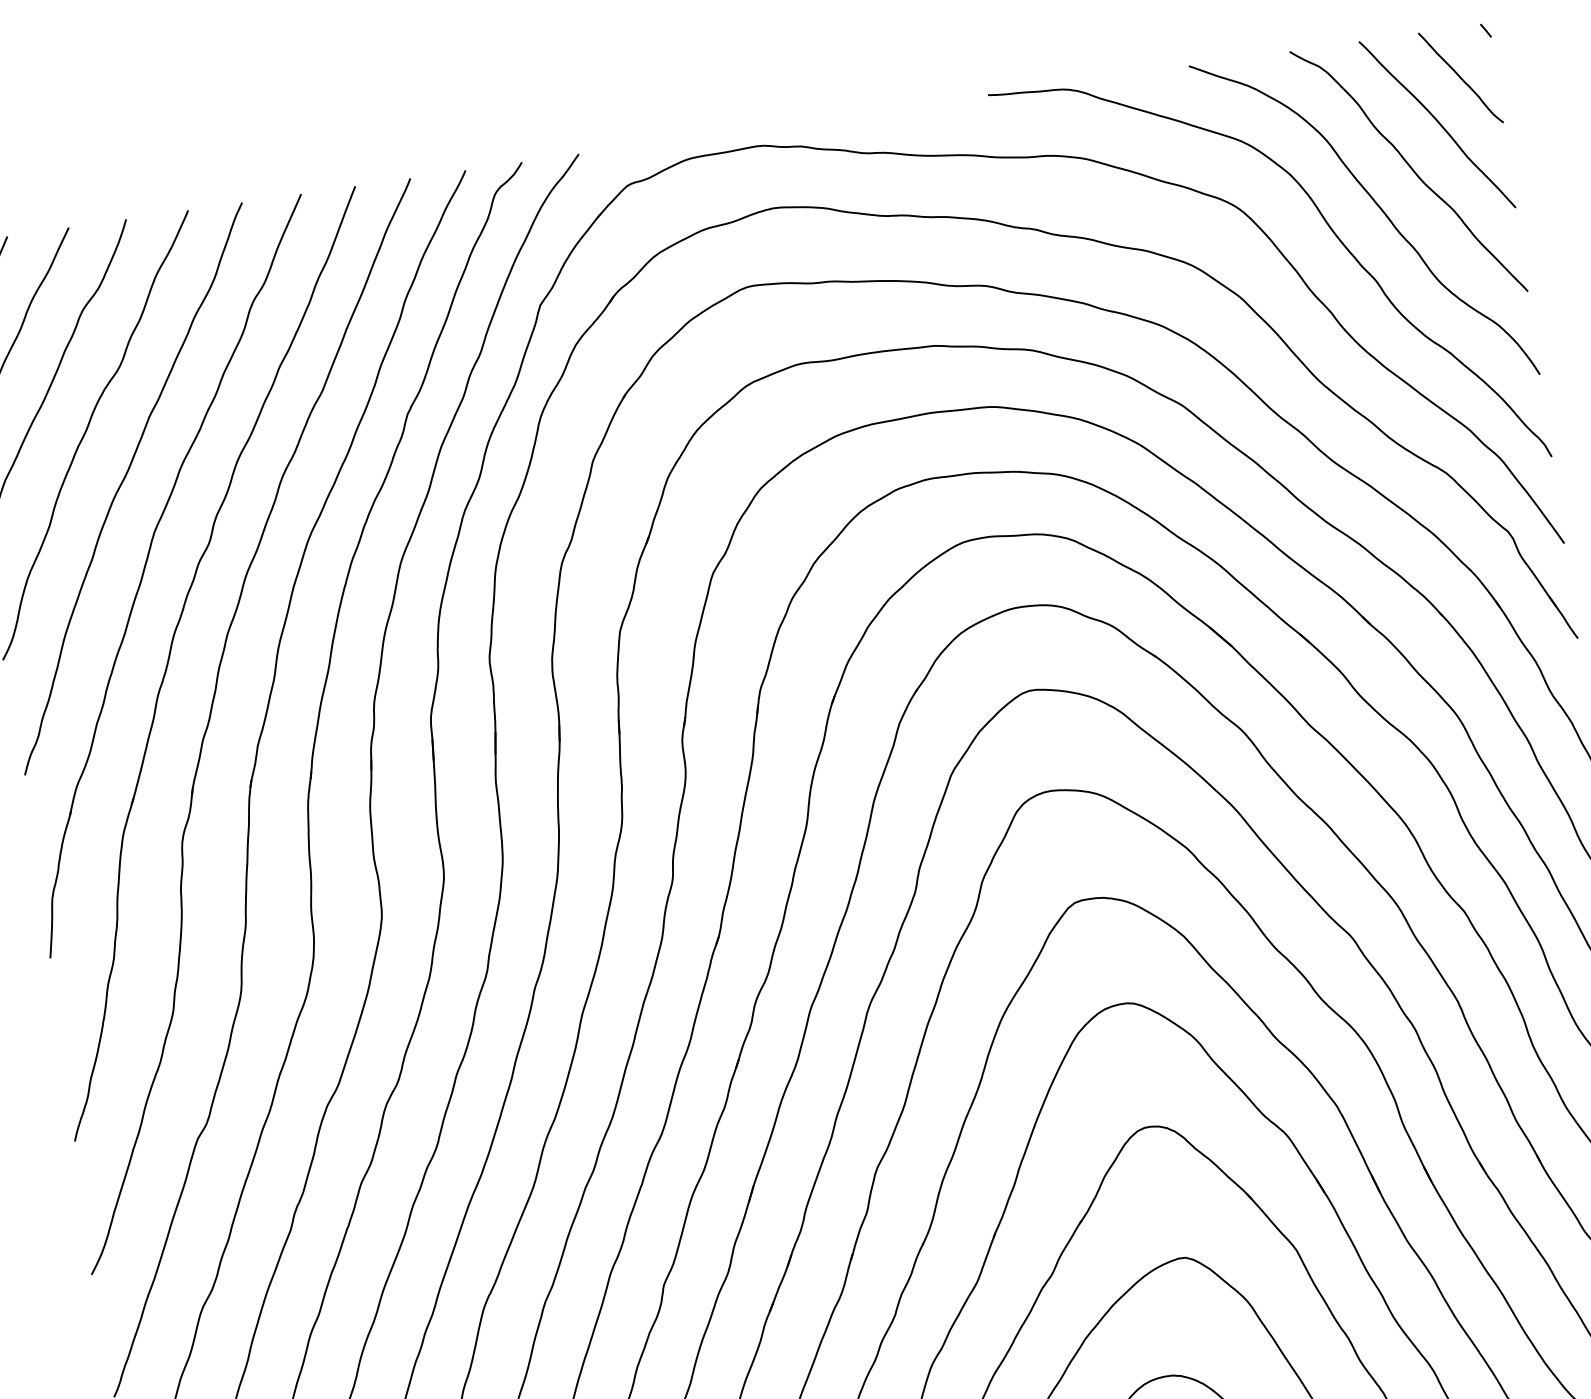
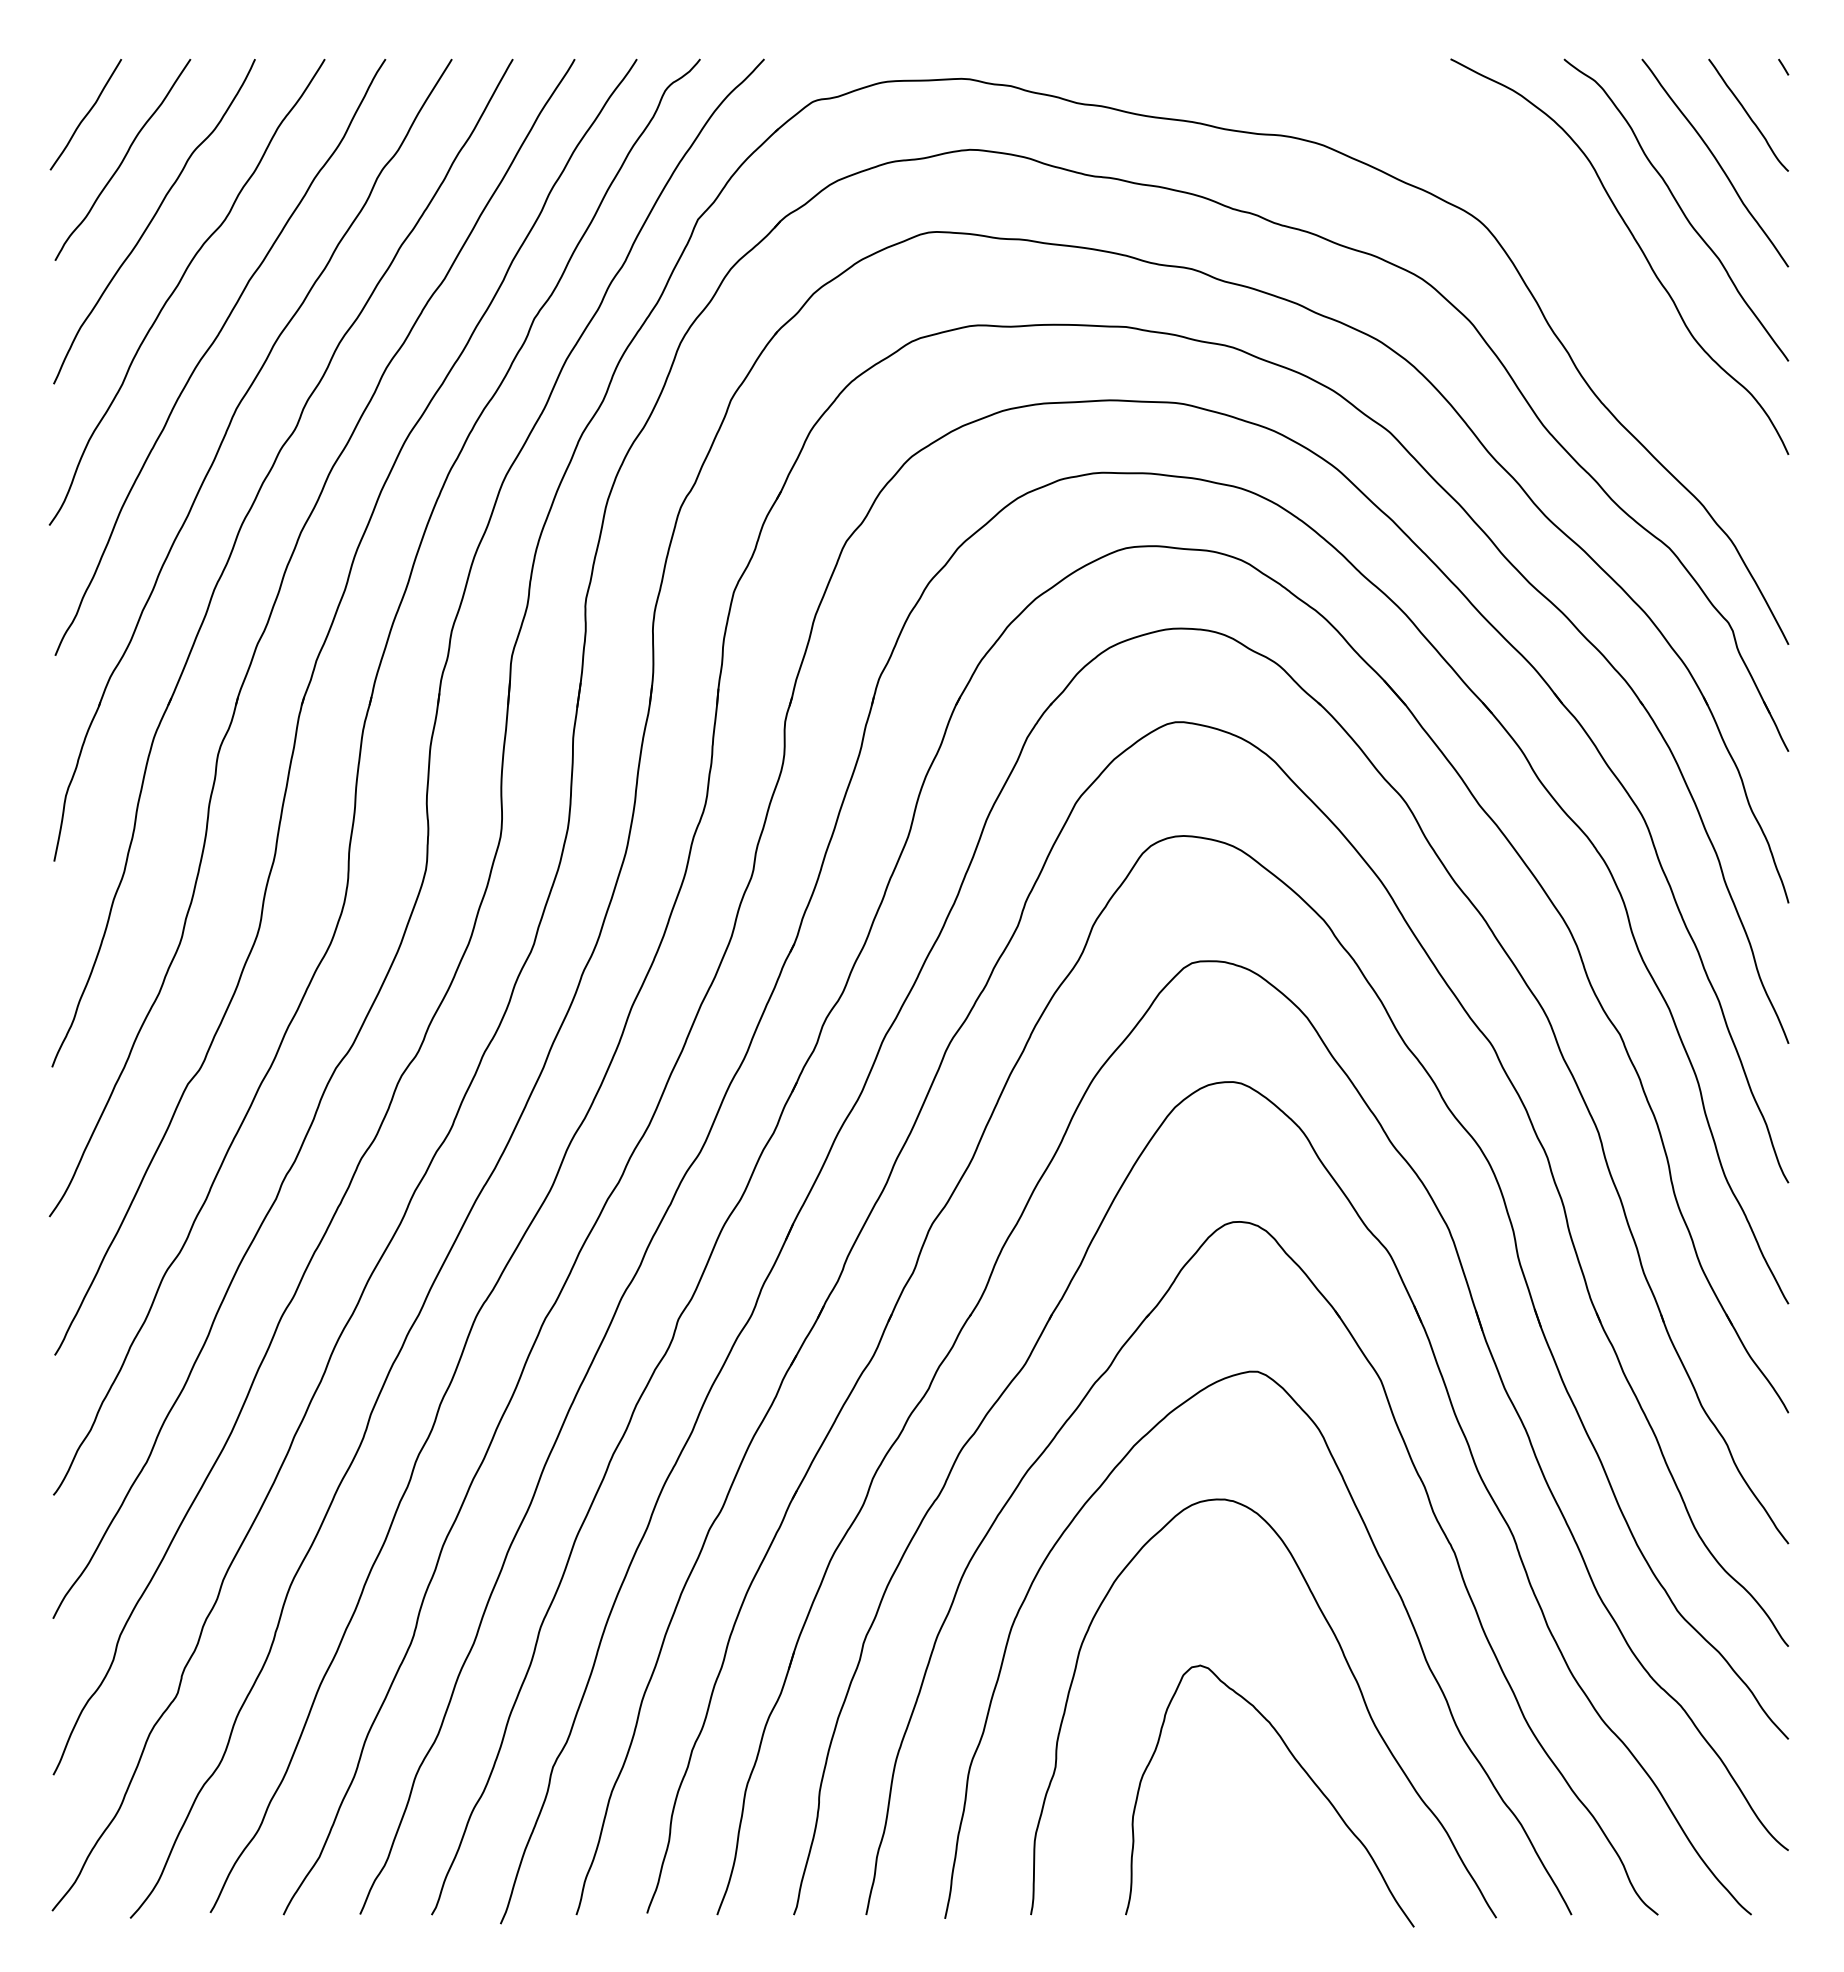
curve: (1329, 227) -> (1579, 259), removed

